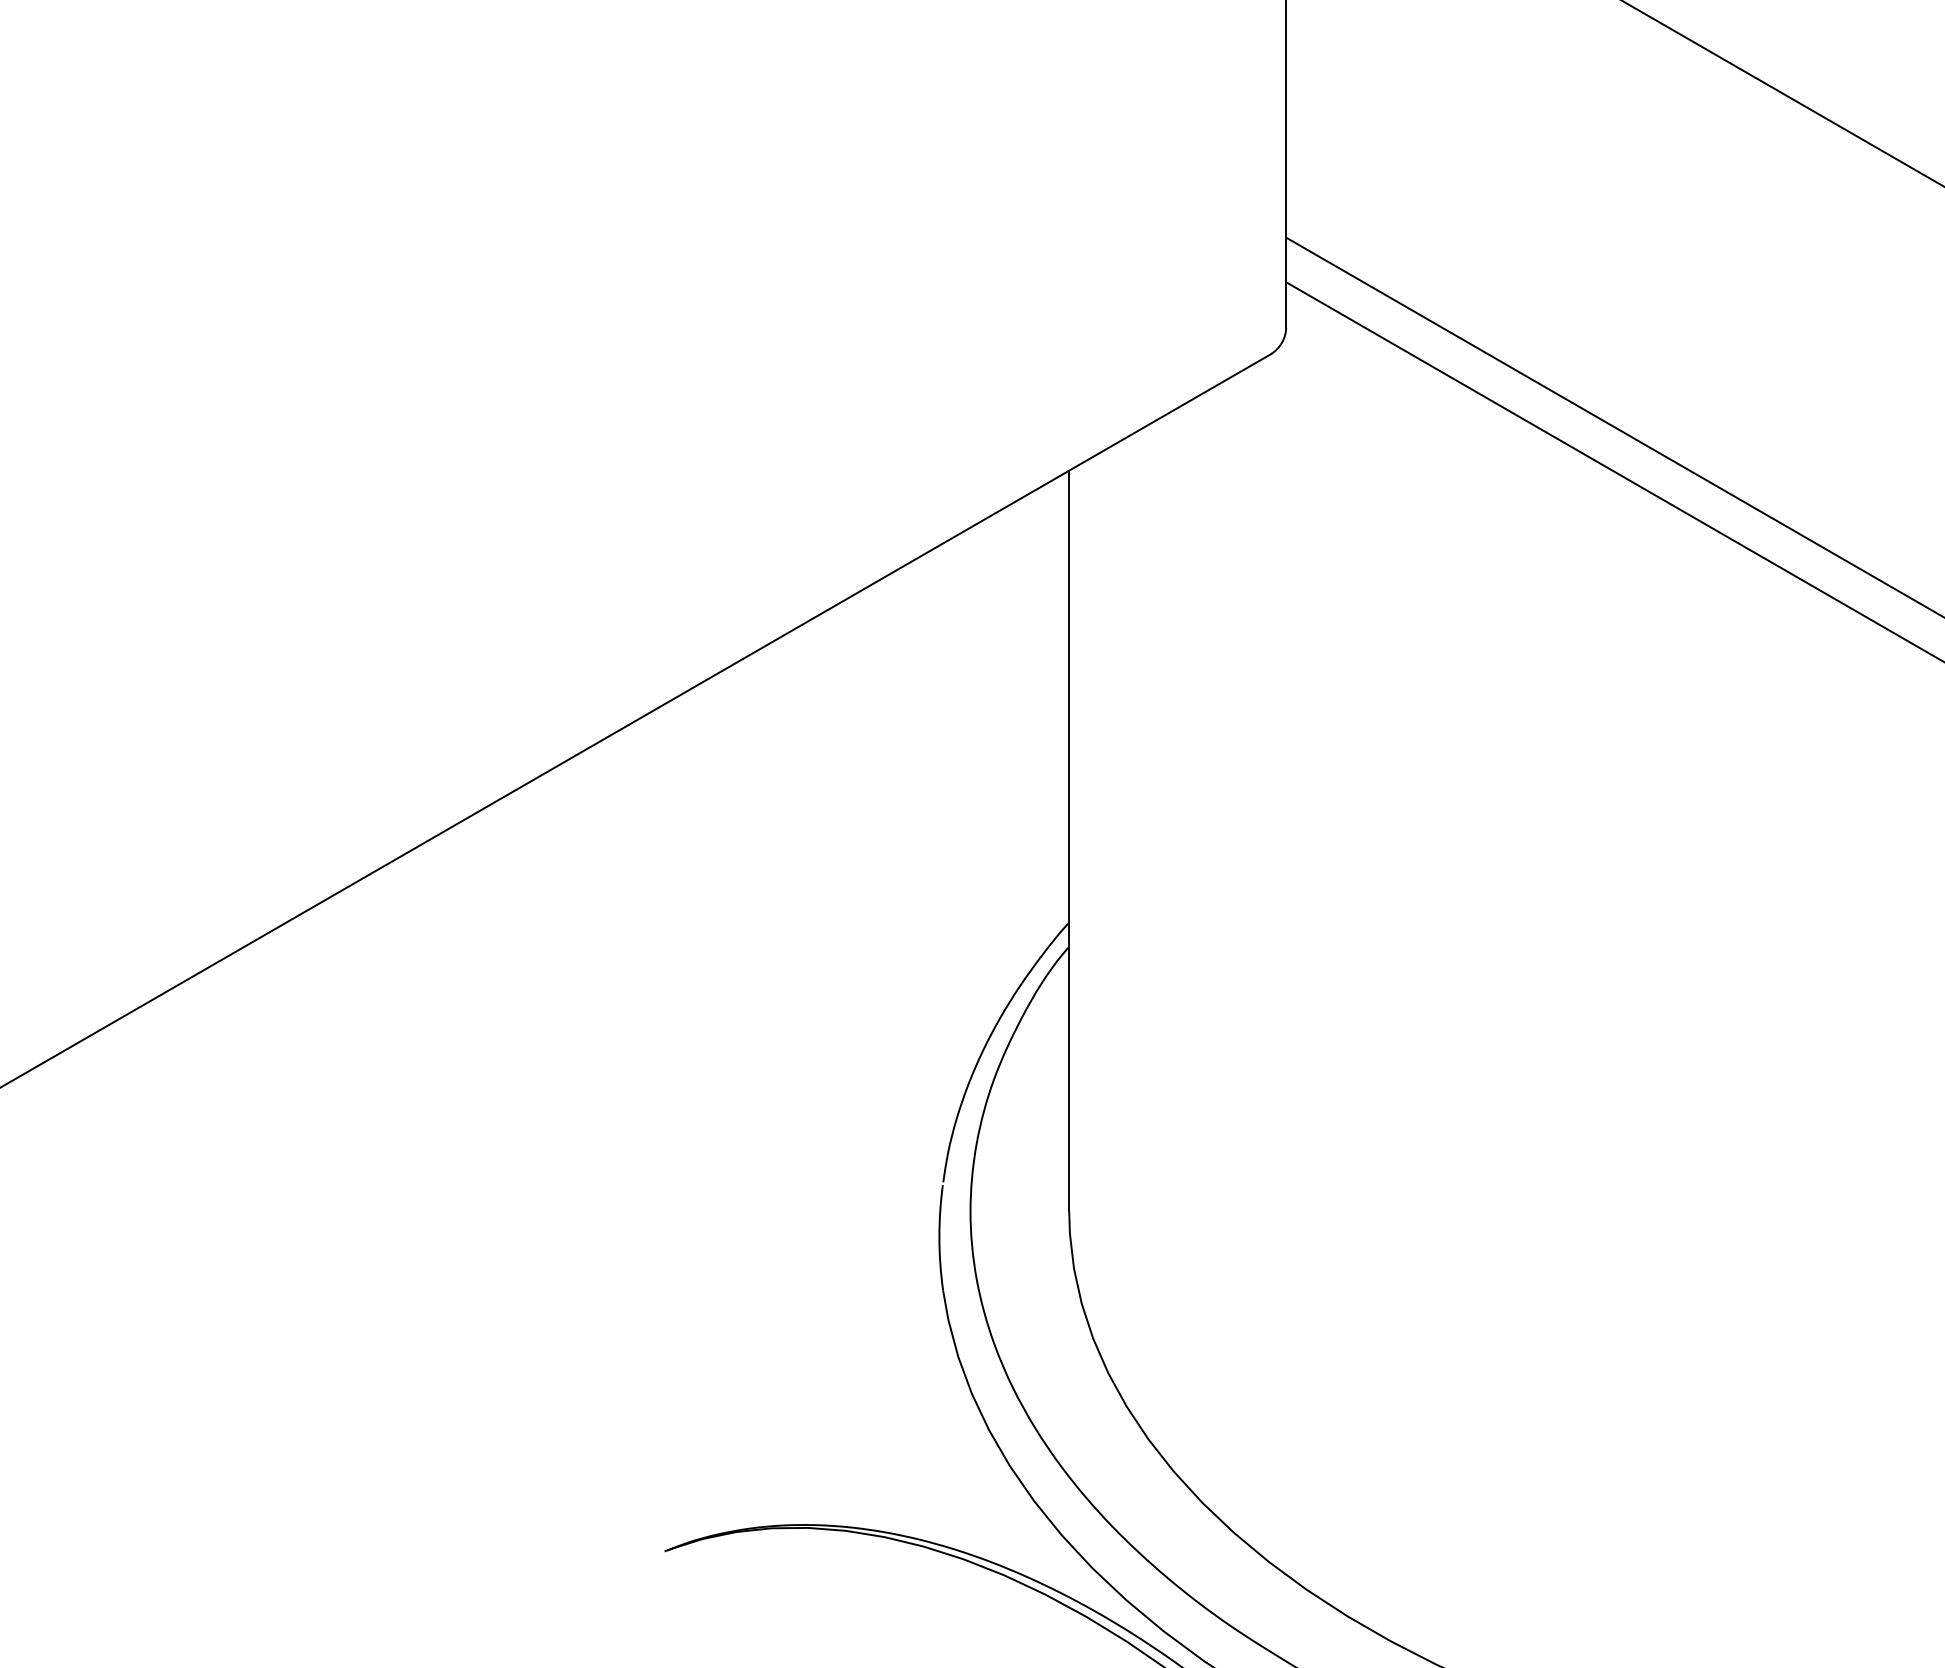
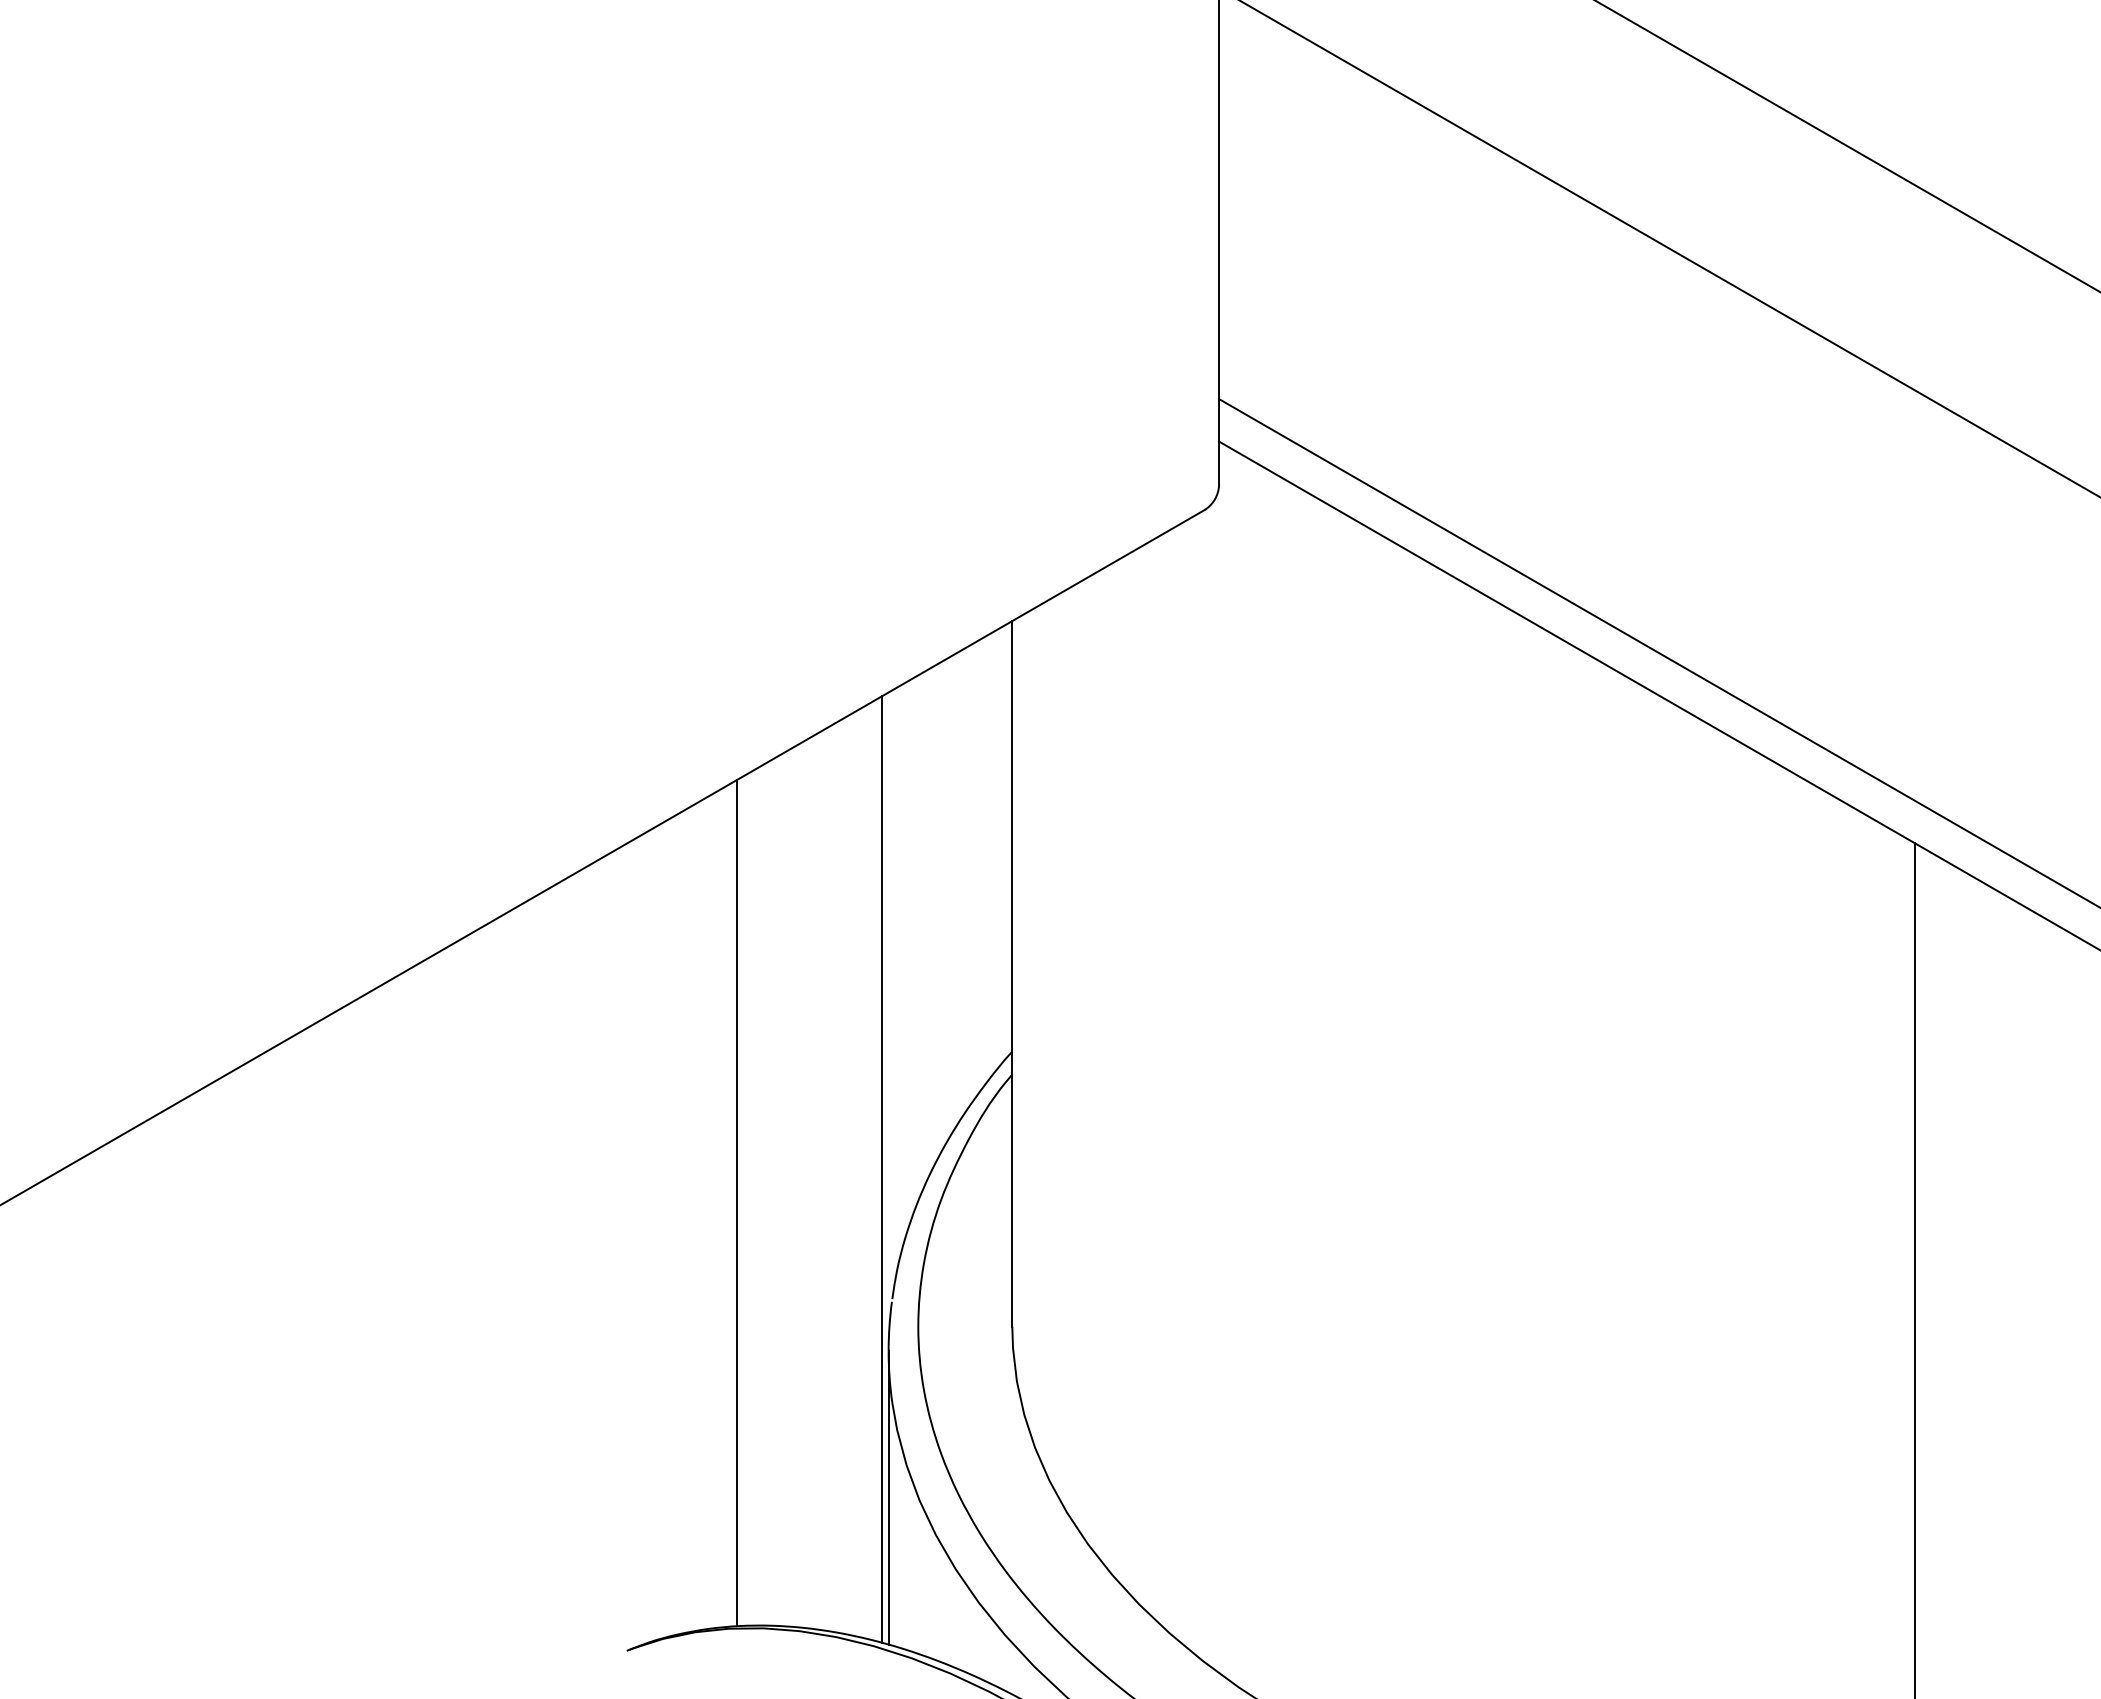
line: (931, 1046) -> (881, 1169), added
line: (780, 1080) -> (737, 1202), added
line: (939, 1390) -> (888, 1497), added

